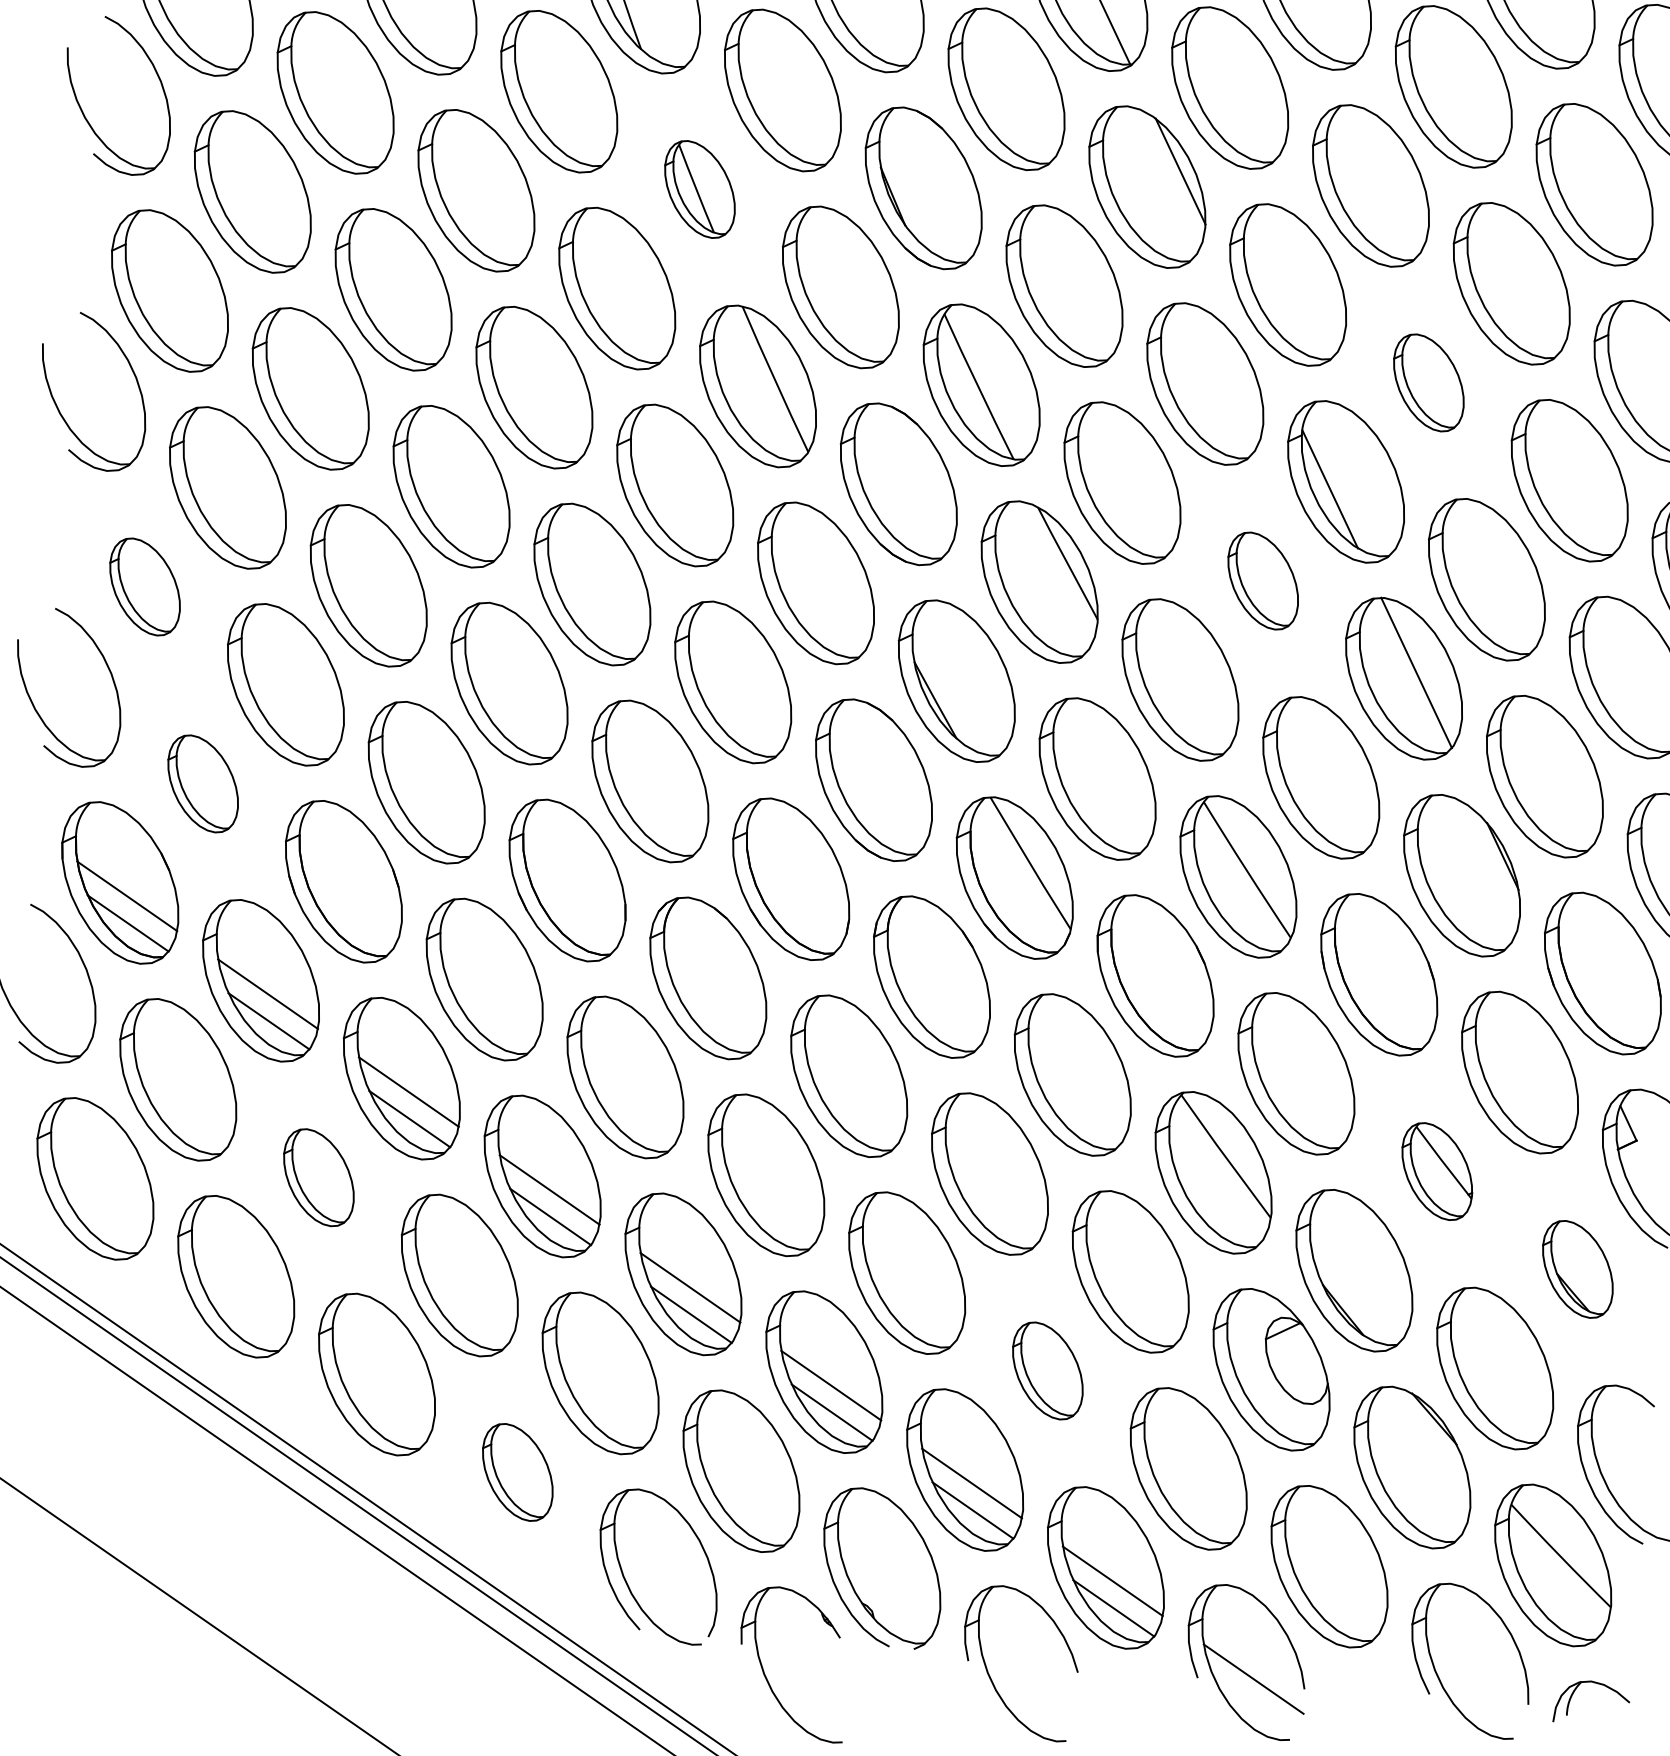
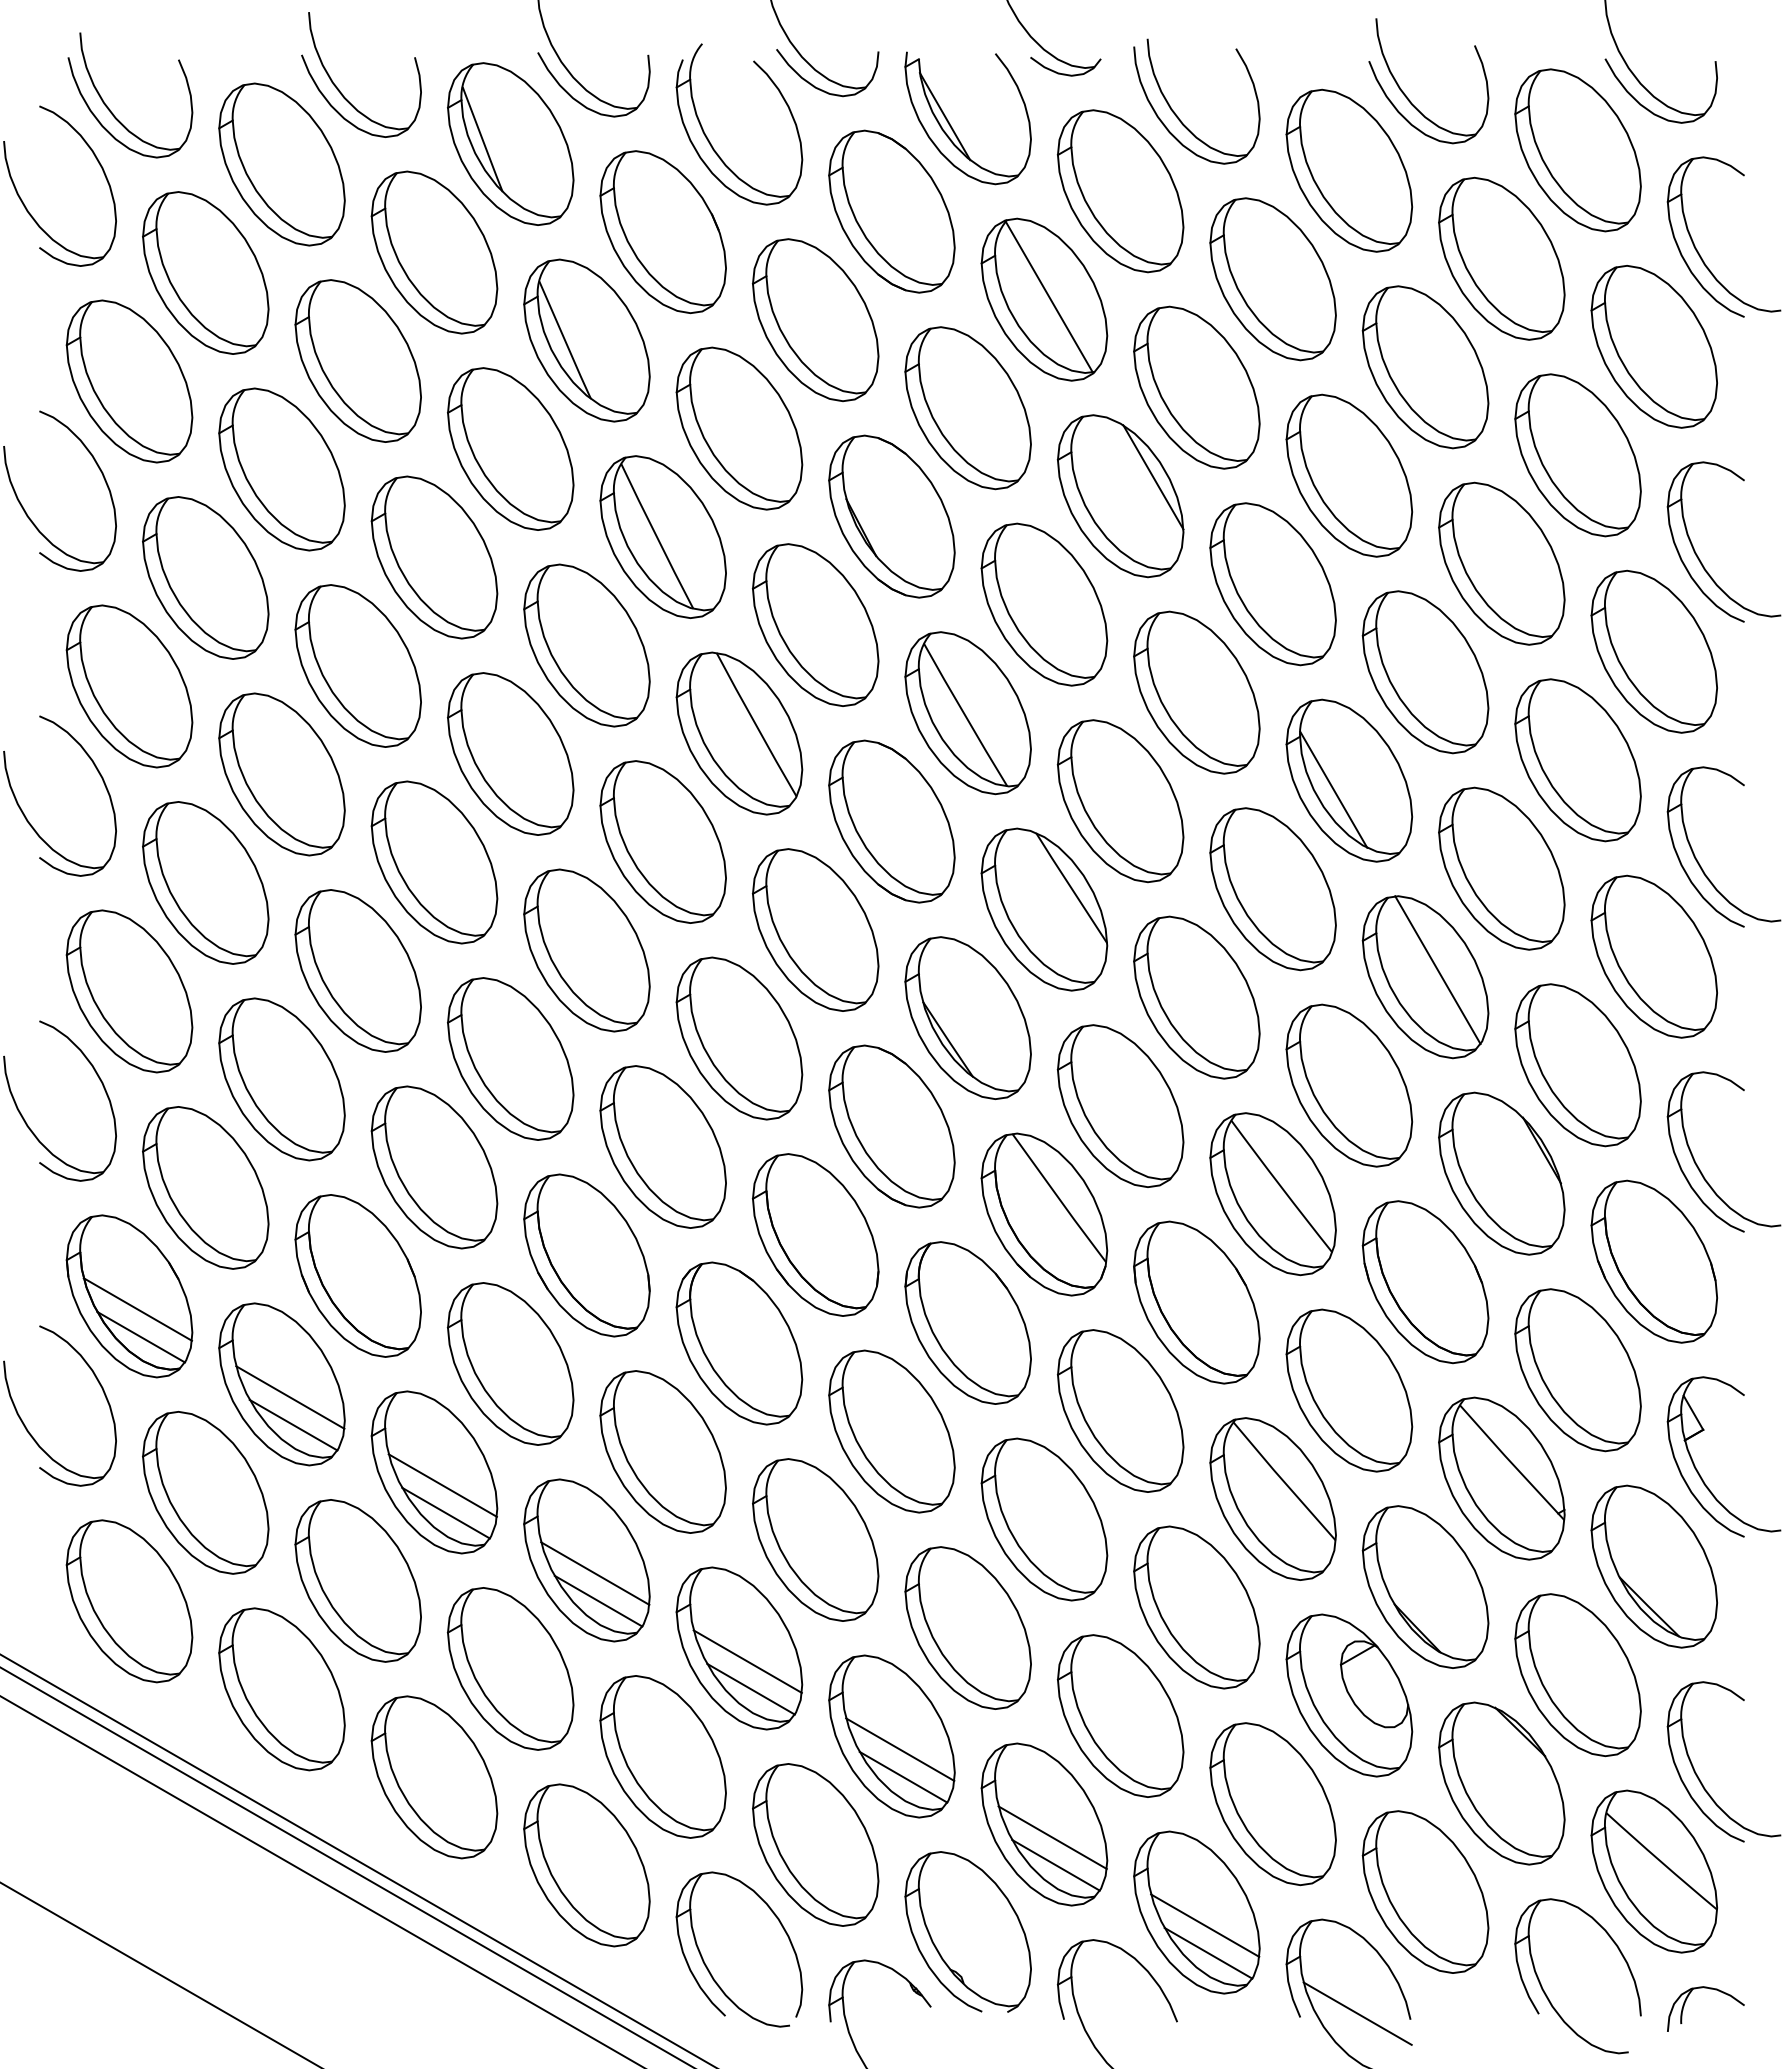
part: (699, 188) -> (662, 536), size x1.67
part: (1428, 383) -> (1425, 672), size x1.67
part: (1262, 581) -> (1272, 889), size x1.67
part: (145, 587) -> (129, 991), size x1.67
part: (202, 783) -> (205, 1187), size x1.67
part: (1436, 1171) -> (1501, 1478), size x1.67
part: (318, 1177) -> (357, 1580), size x1.67
part: (1577, 1269) -> (1653, 1566), size x1.67
part: (1047, 1370) -> (1120, 1715), size x1.67
part: (517, 1472) -> (586, 1865), size x1.67

